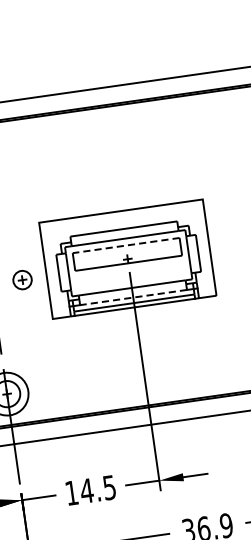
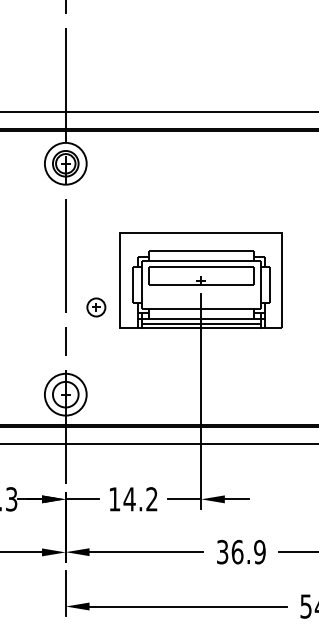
line: (126, 245) -> (201, 267), dashed -> solid
part: (22, 280) -> (96, 307), moved
line: (133, 297) -> (201, 318), dashed -> solid
text: (109, 487) -> (151, 499), 14.5 -> 14.2

